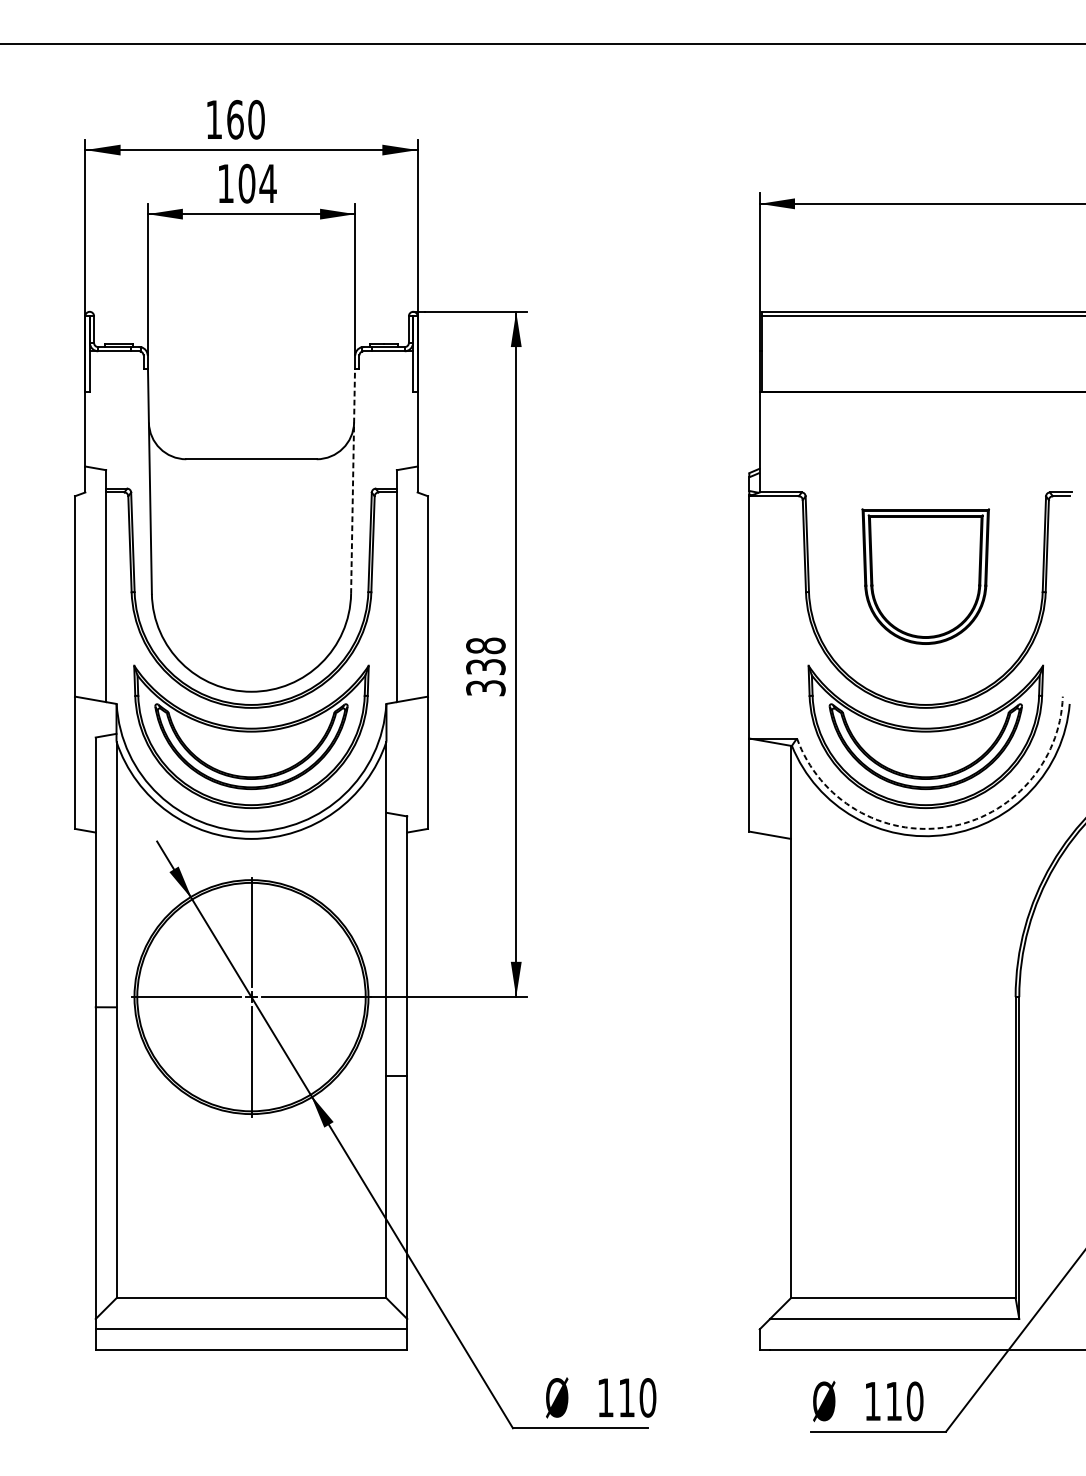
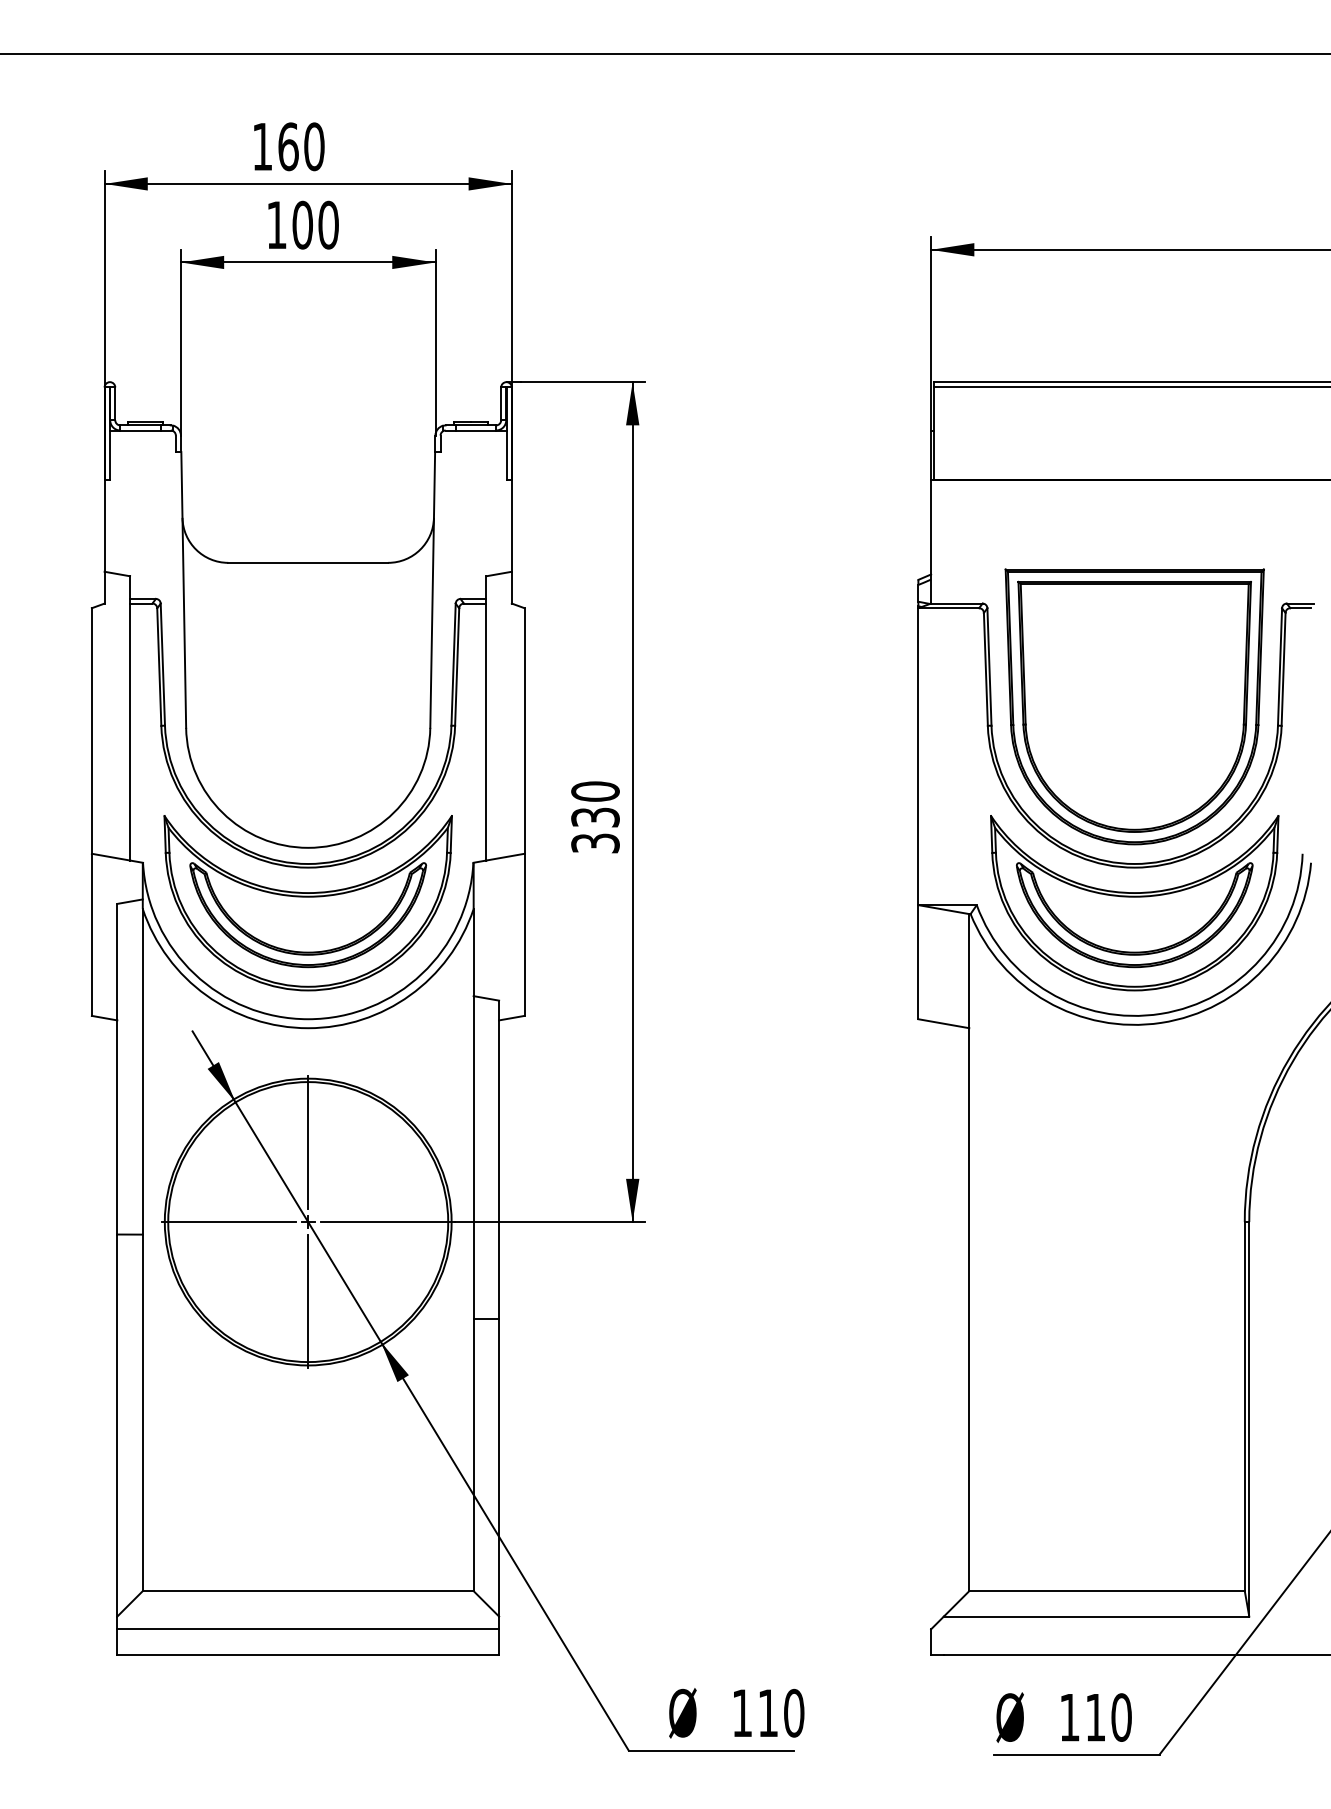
text: (268, 183) -> (328, 224), 104 -> 100
line: (352, 481) -> (432, 590), dashed -> solid
part: (925, 576) -> (1134, 706), size x1.67
text: (485, 645) -> (595, 791), 338 -> 330
arc: (946, 826) -> (1160, 1013), dashed -> solid

